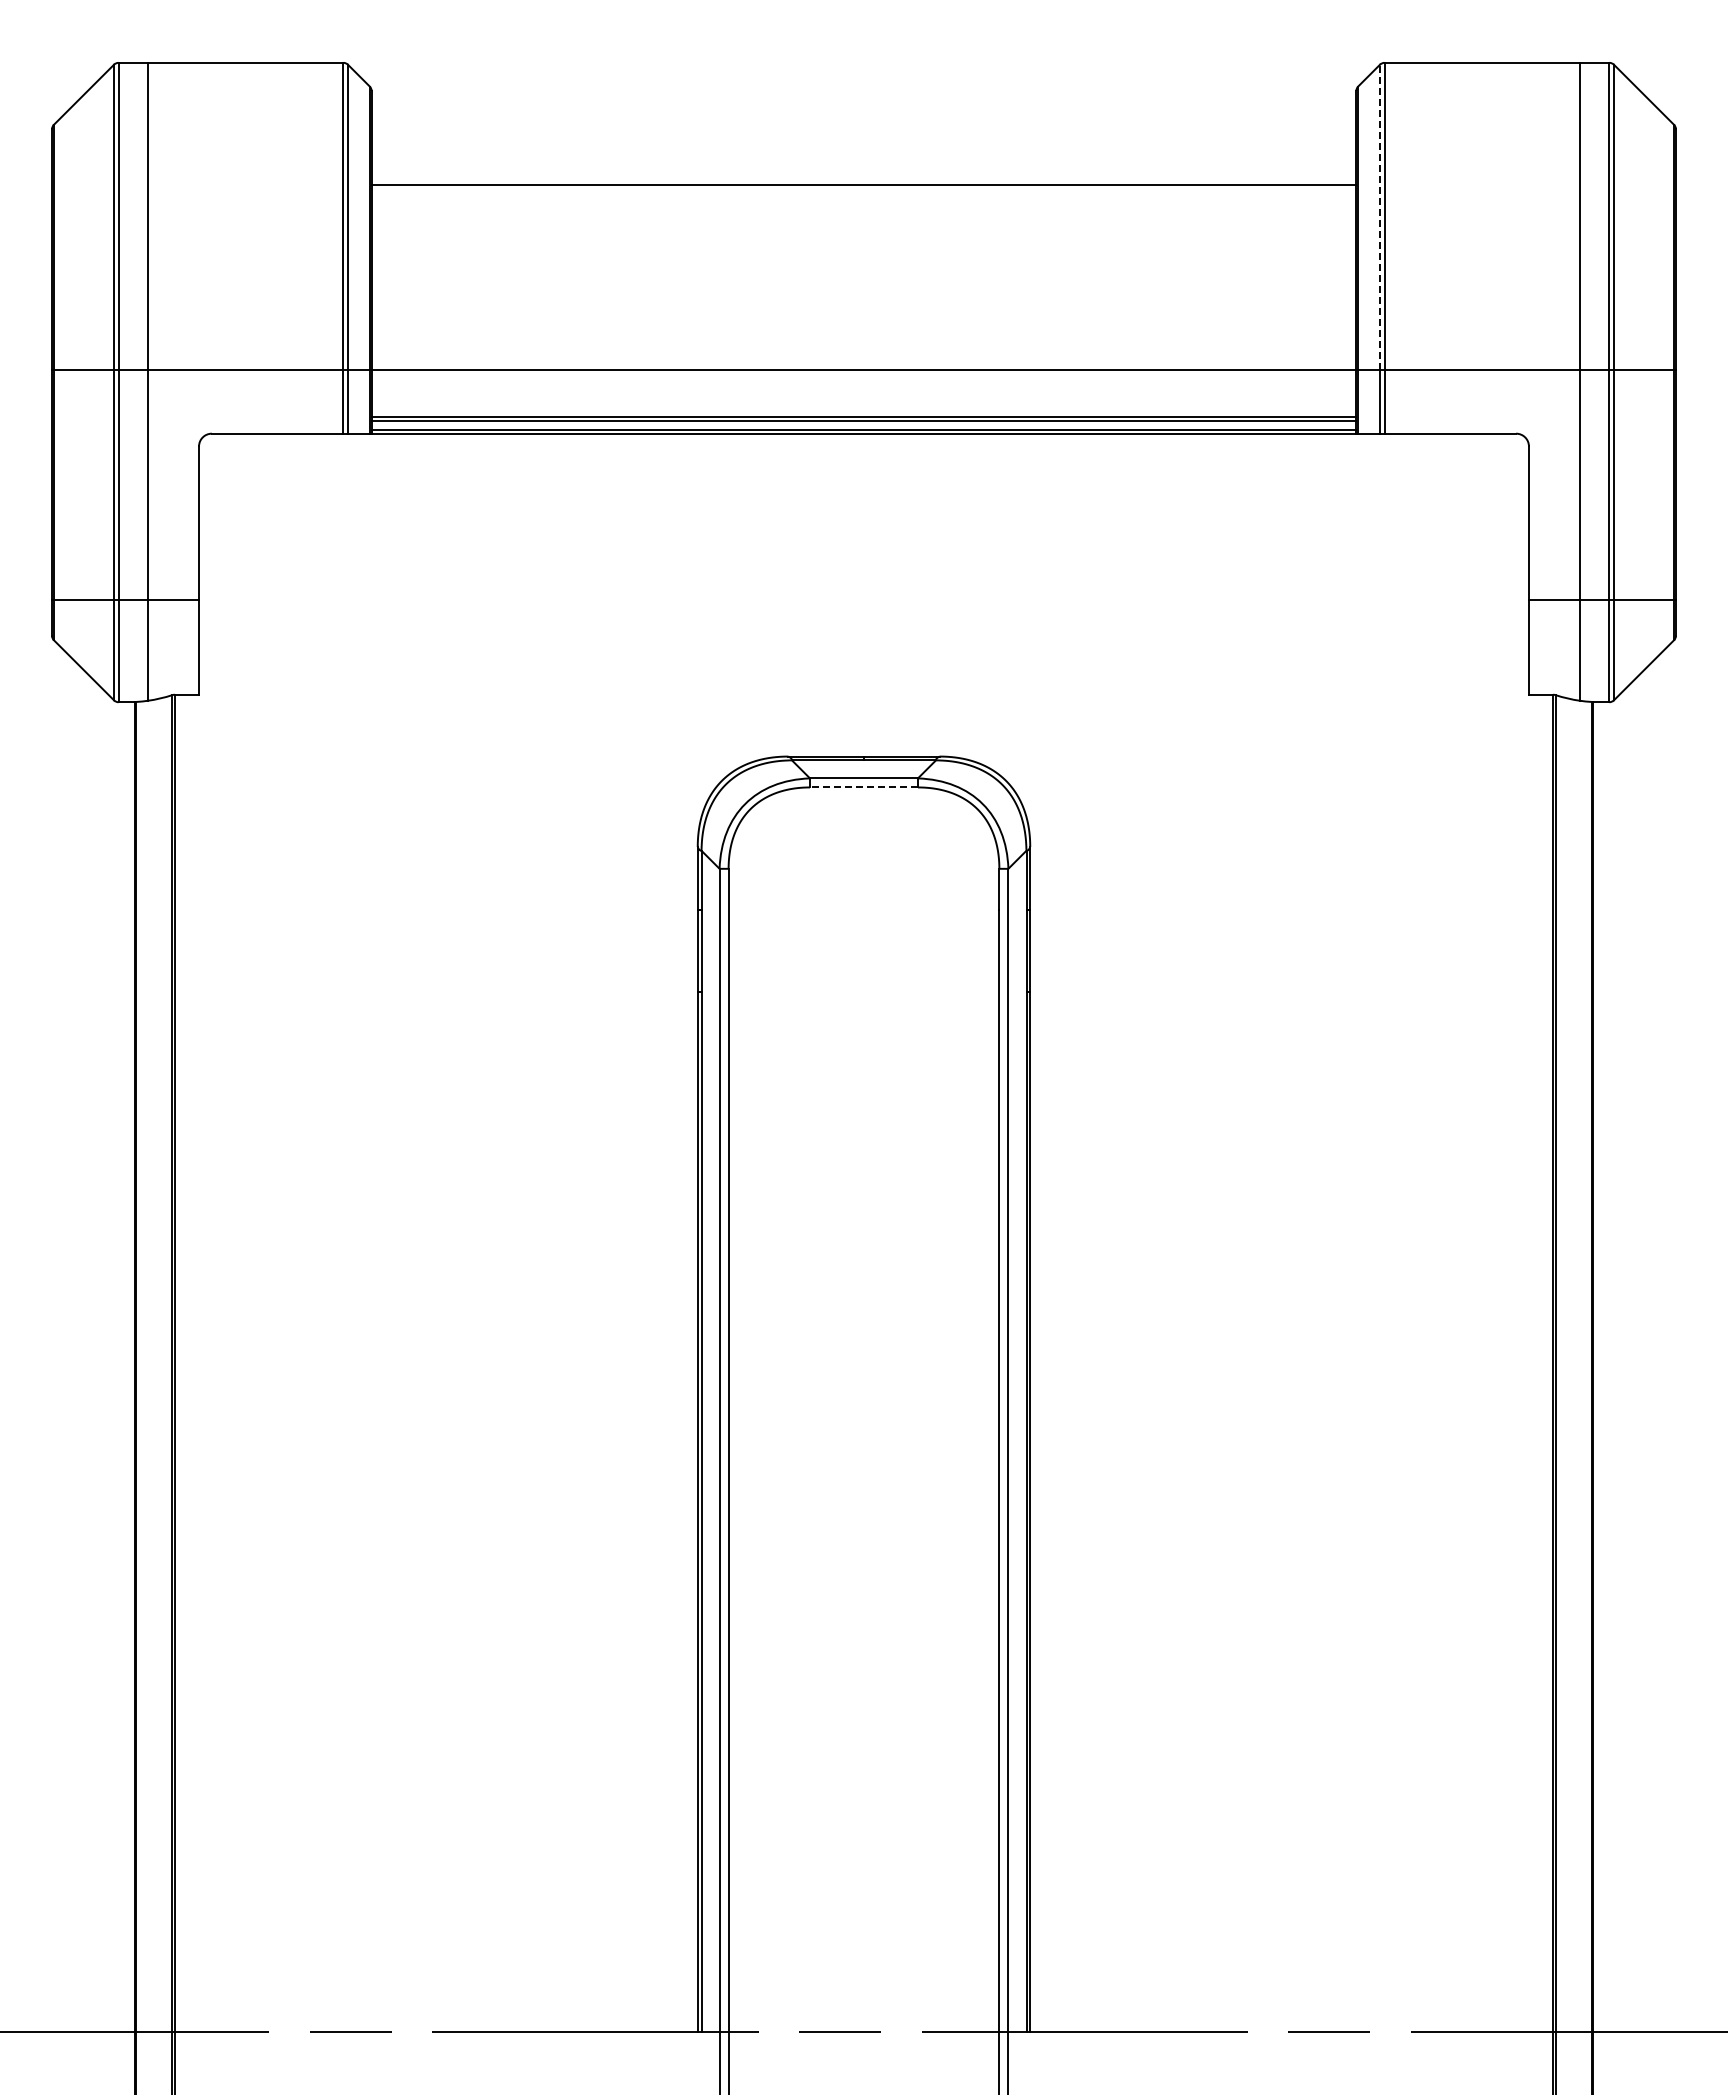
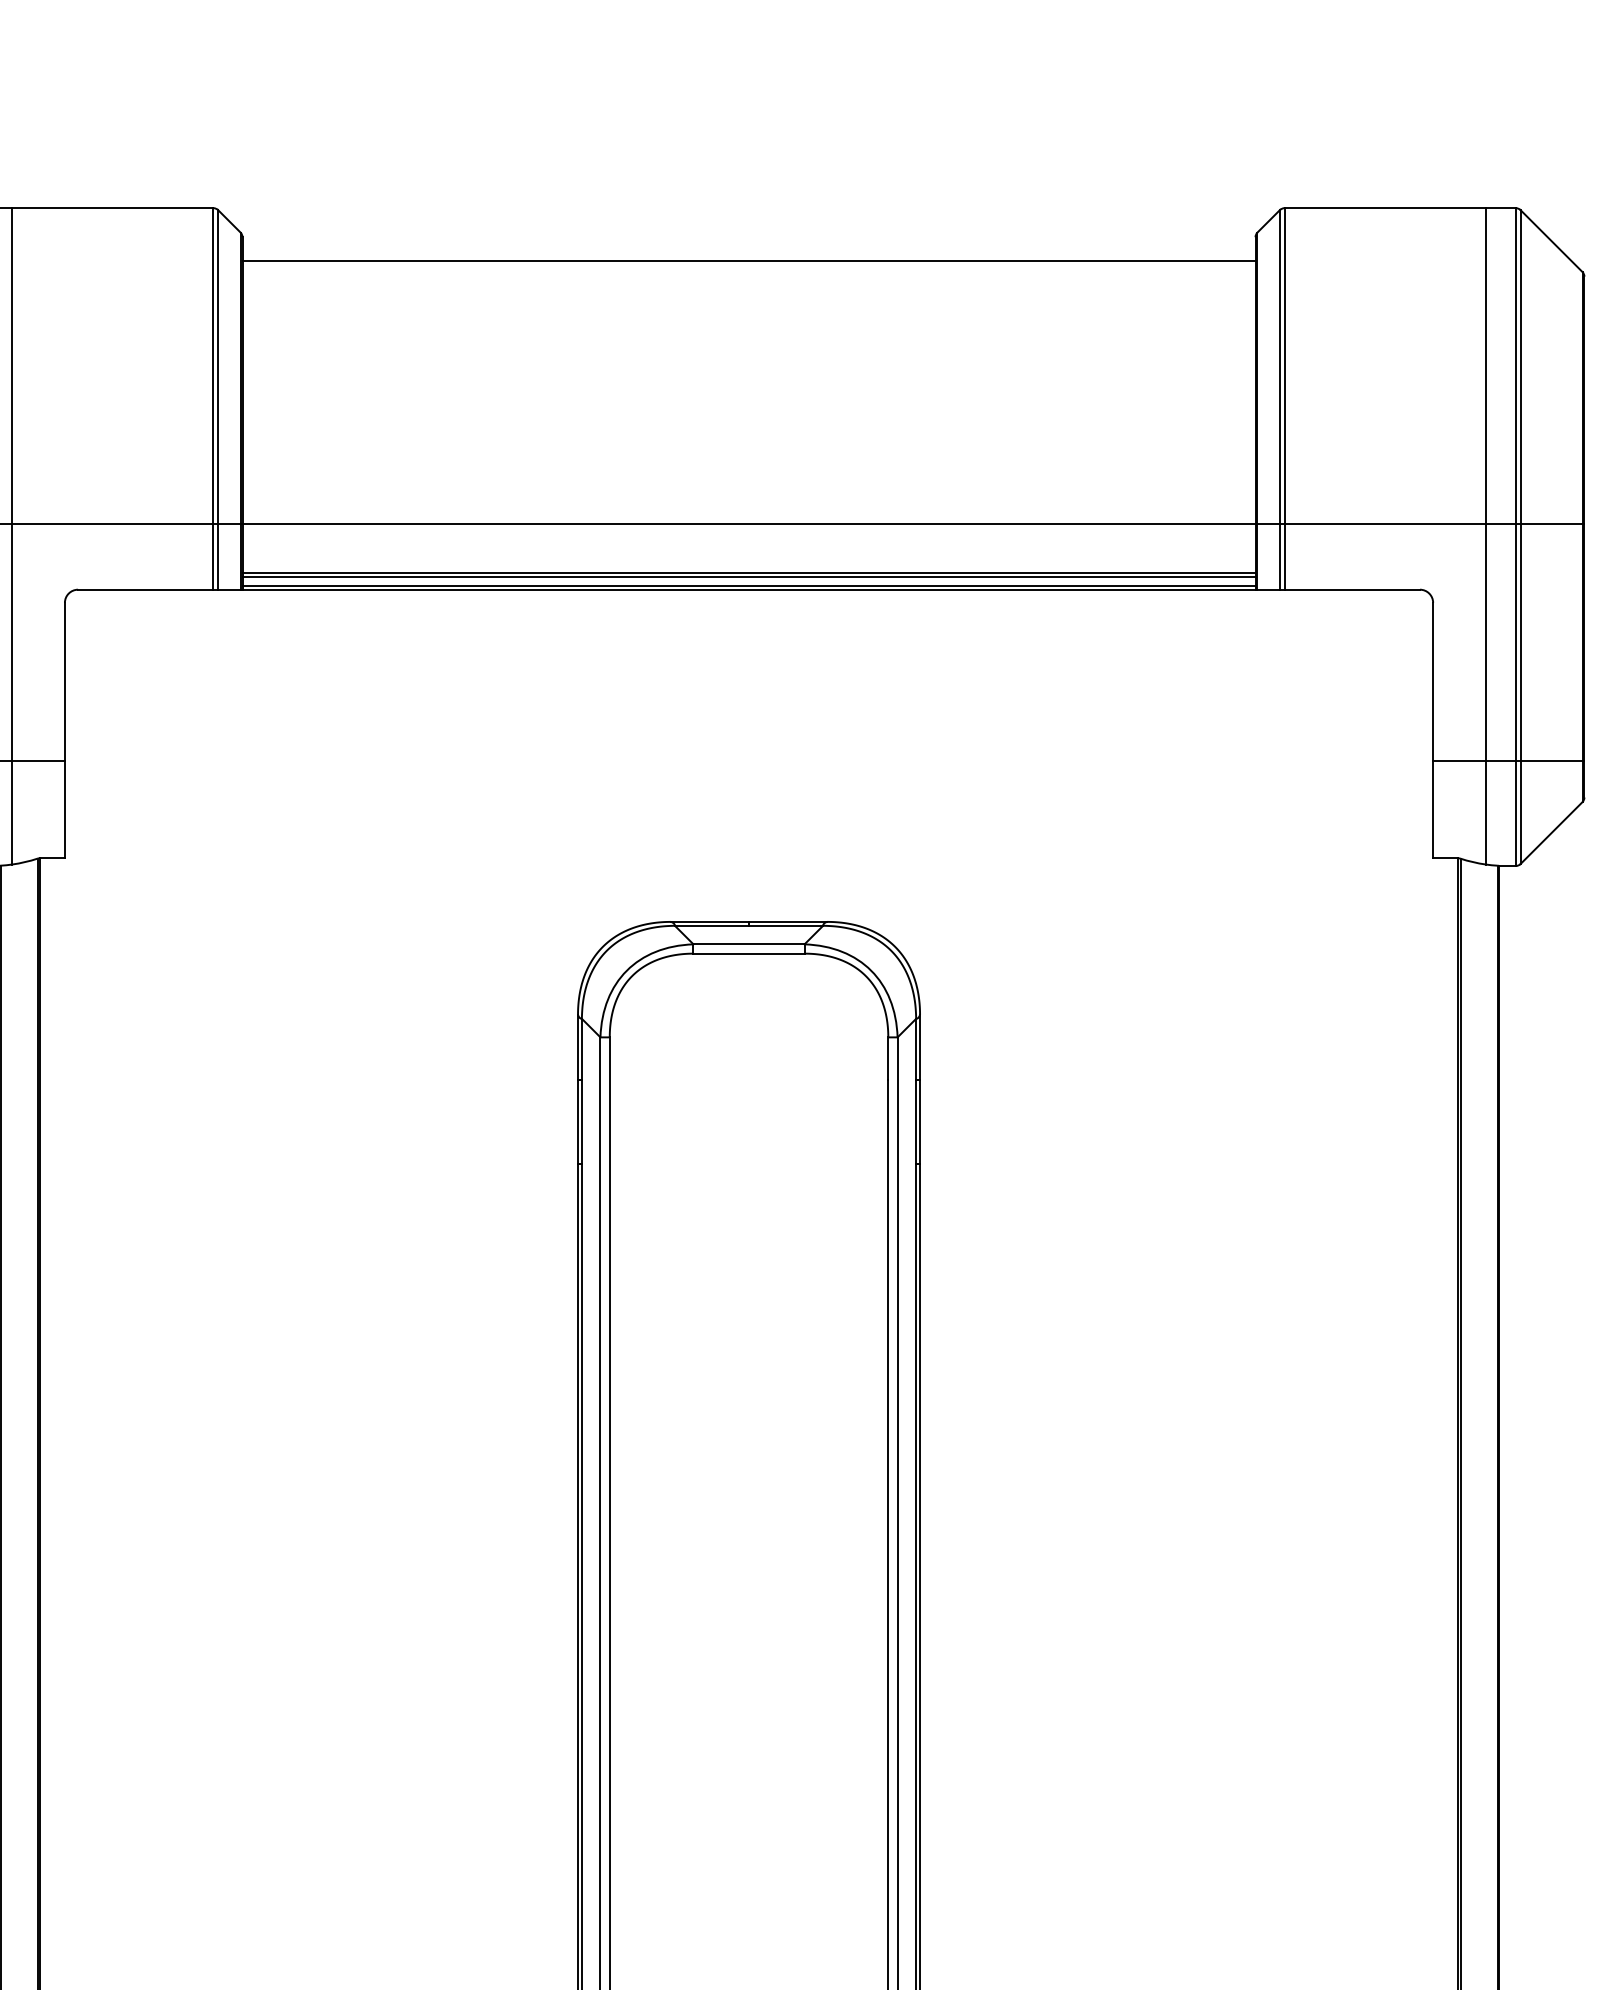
line: (863, 185) -> (748, 261), moved
line: (1380, 217) -> (1280, 367), dashed -> solid
line: (864, 787) -> (749, 953), dashed -> solid

